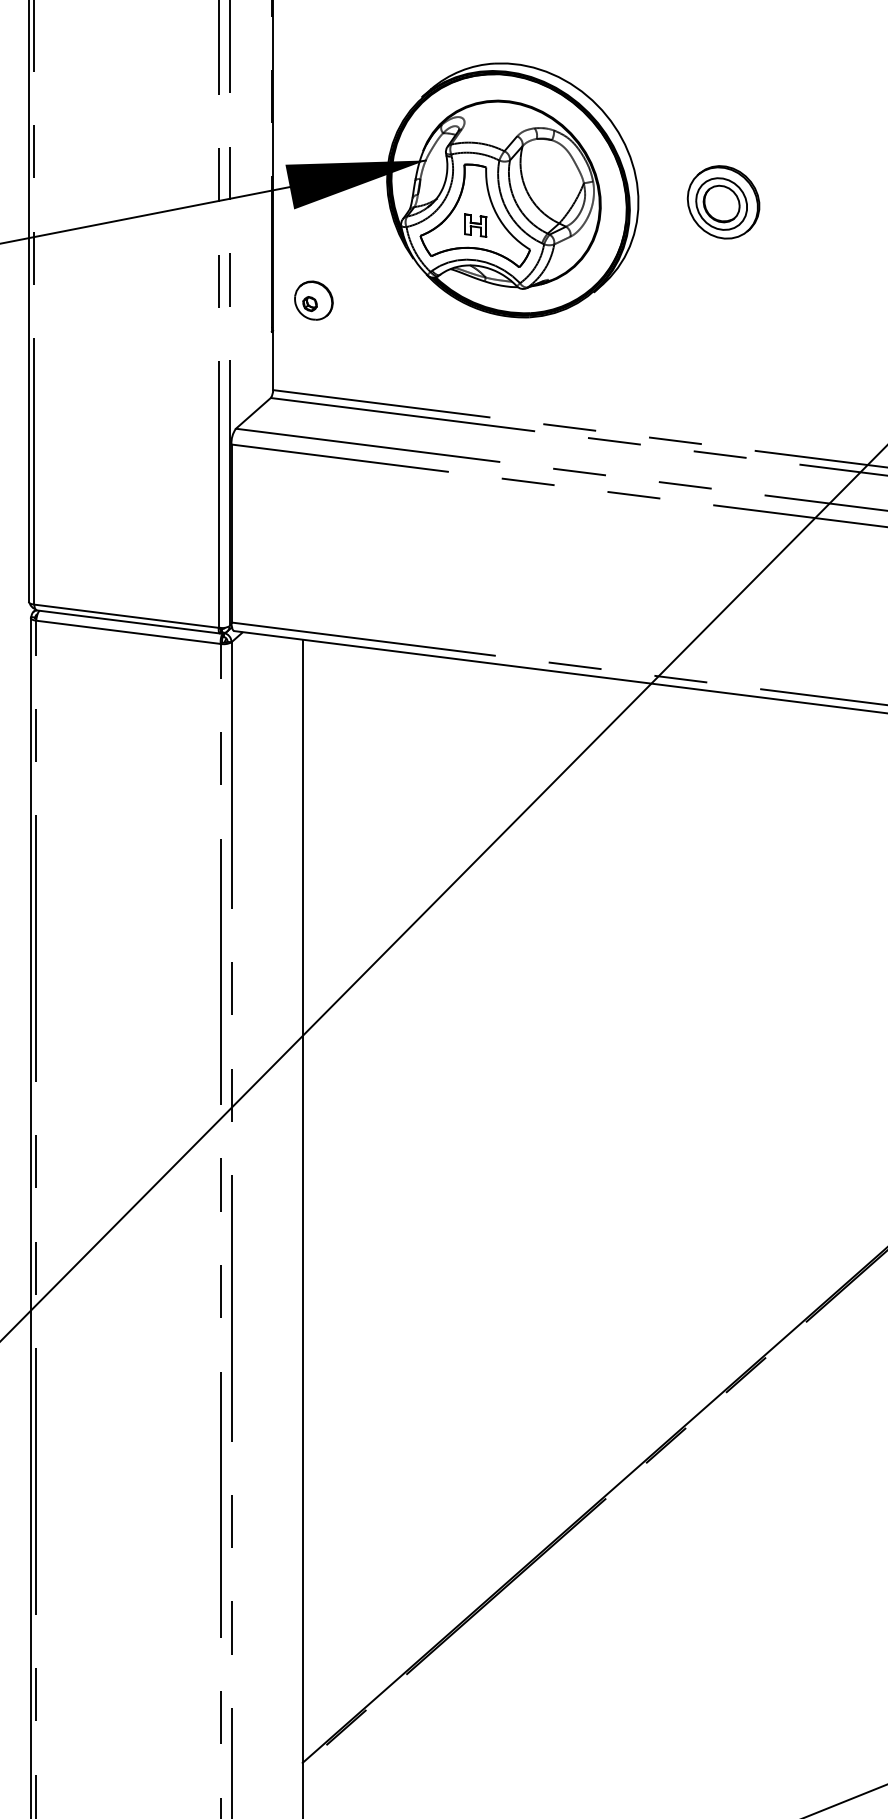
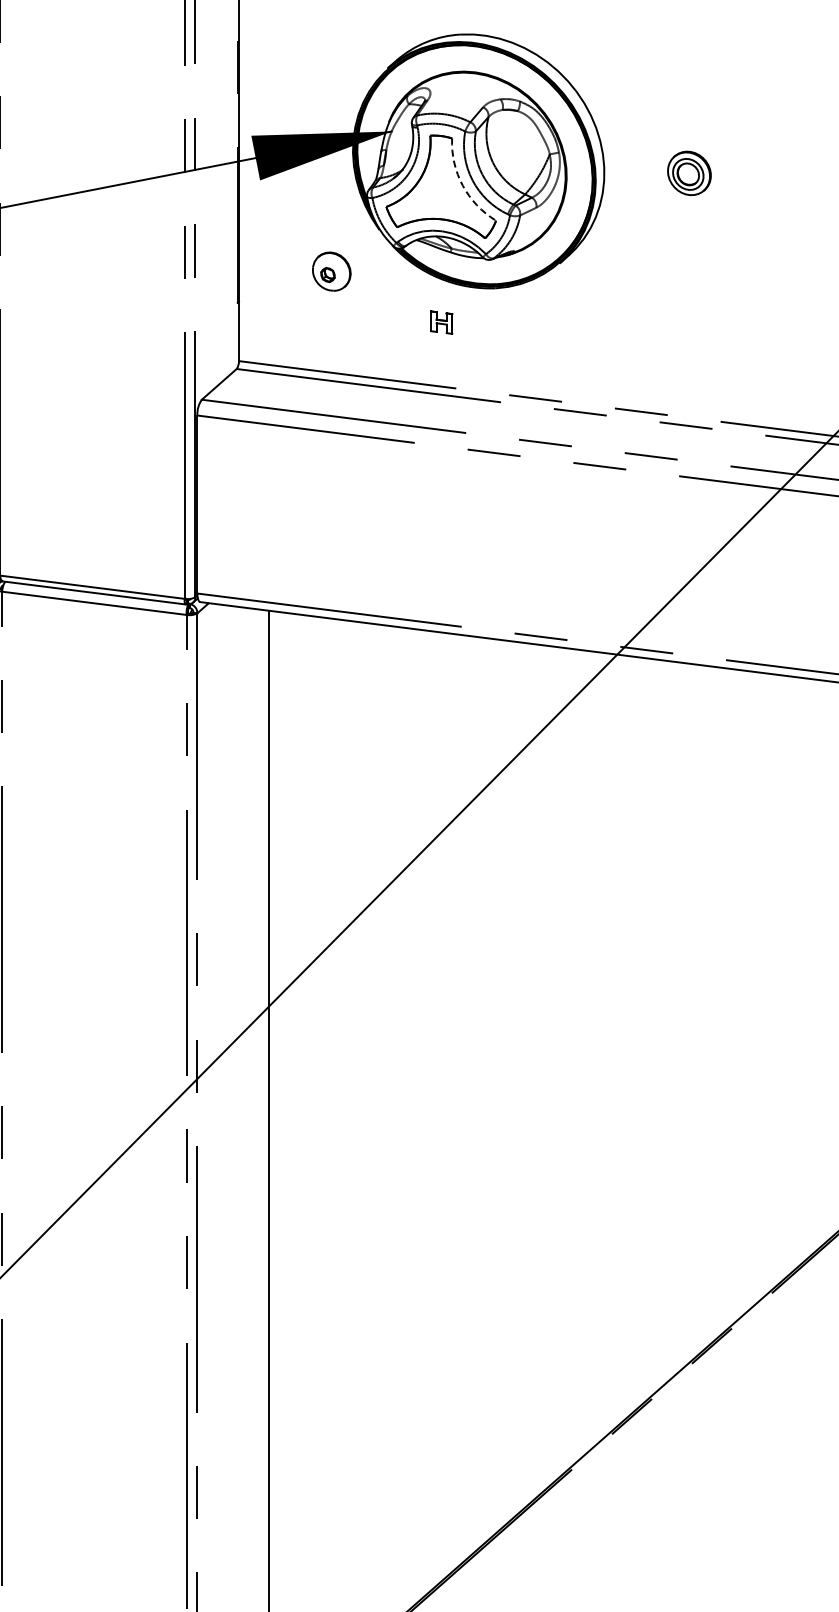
part: (723, 202) -> (689, 173), size x0.6
arc: (496, 214) -> (462, 185), solid -> dashed
part: (475, 225) -> (441, 322), moved
part: (313, 300) -> (331, 271), moved

